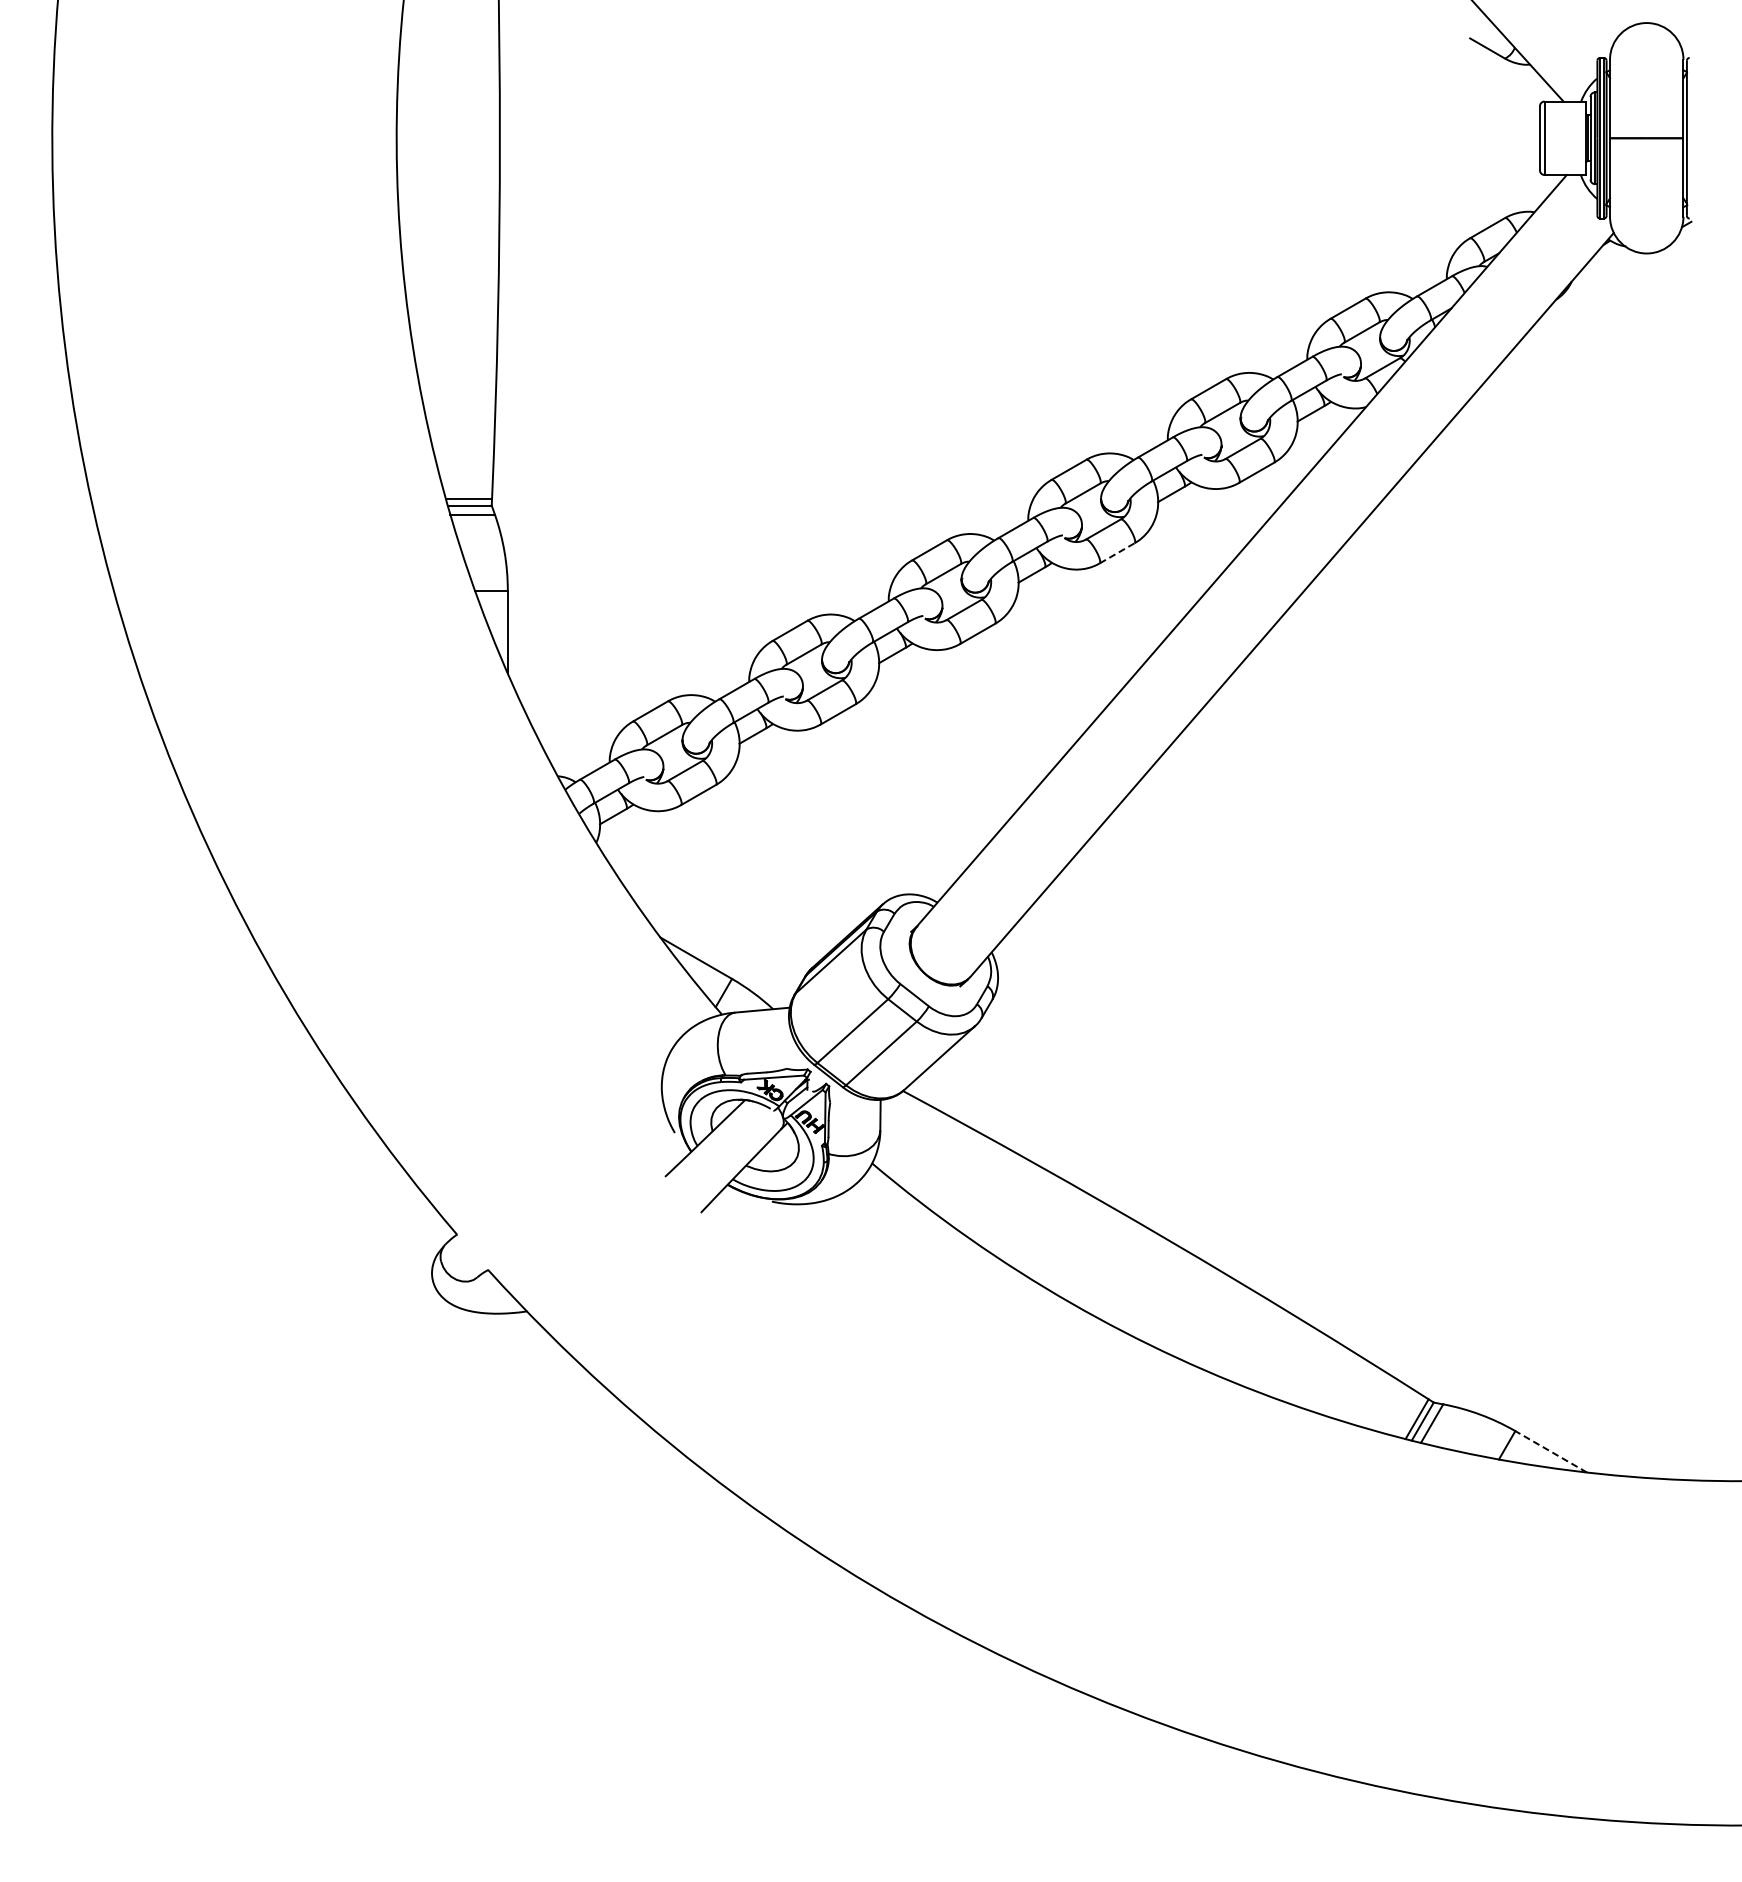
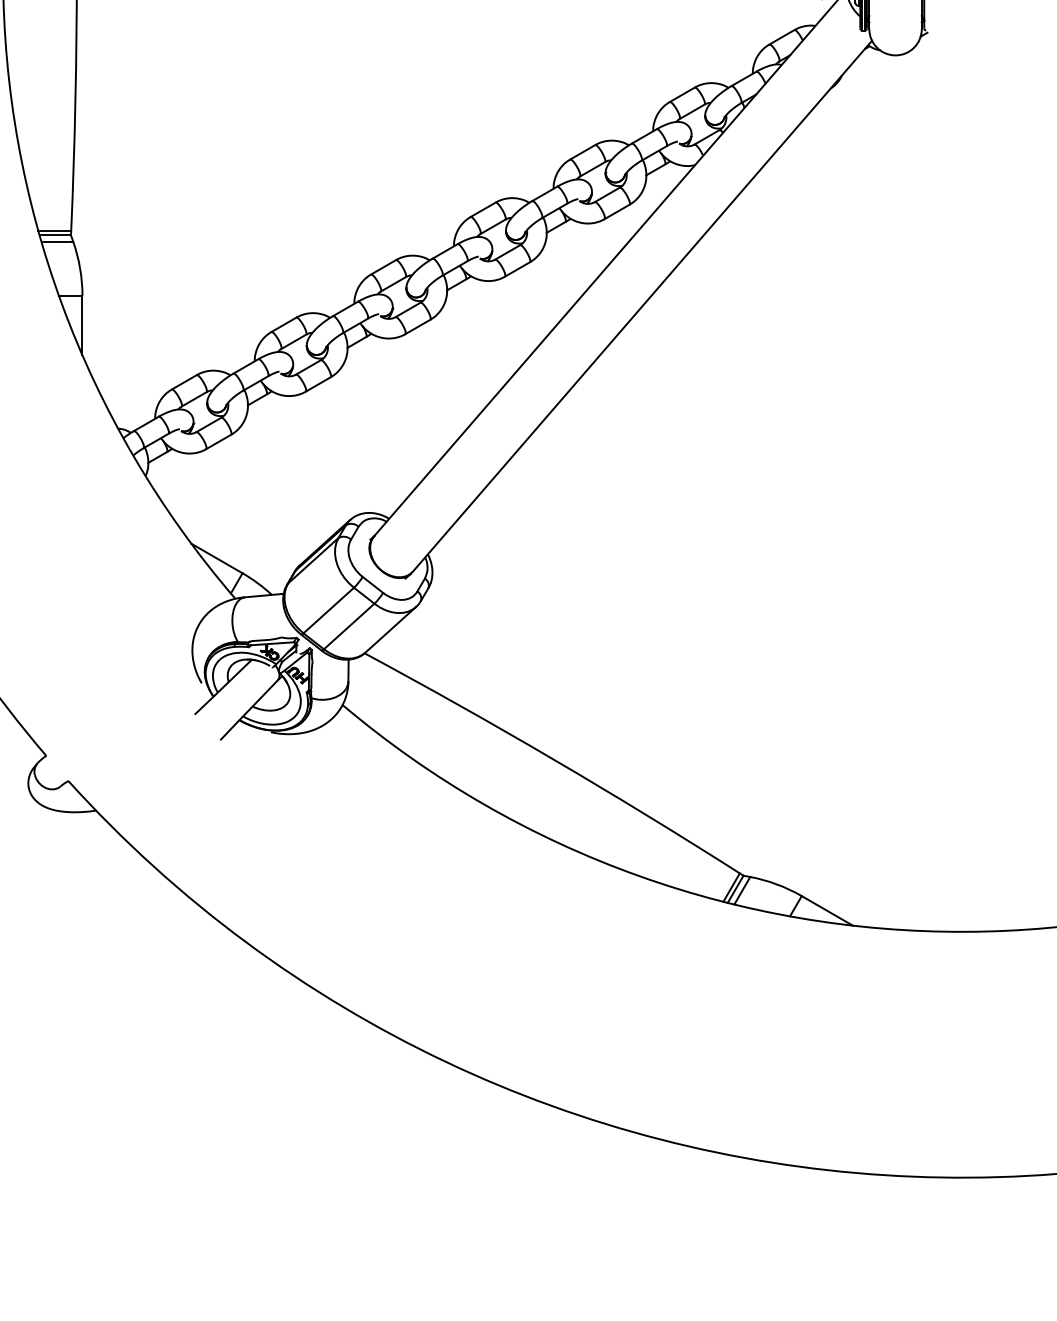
line: (1117, 553) -> (517, 269), dashed -> solid
line: (1550, 1451) -> (826, 910), dashed -> solid

